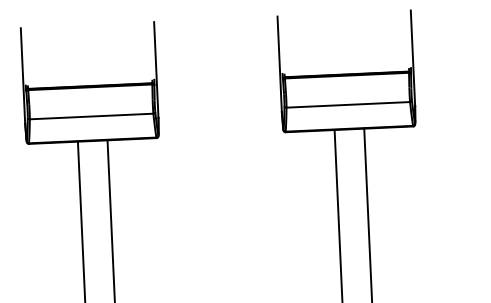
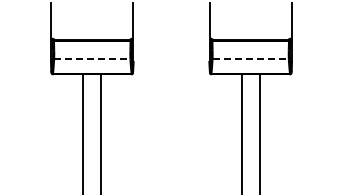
line: (349, 105) -> (251, 59), solid -> dashed
line: (91, 116) -> (92, 59), solid -> dashed

